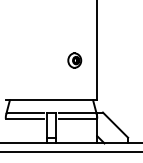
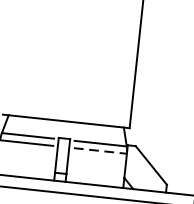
part: (74, 60) -> (104, 69), removed
line: (78, 118) -> (100, 150), solid -> dashed

